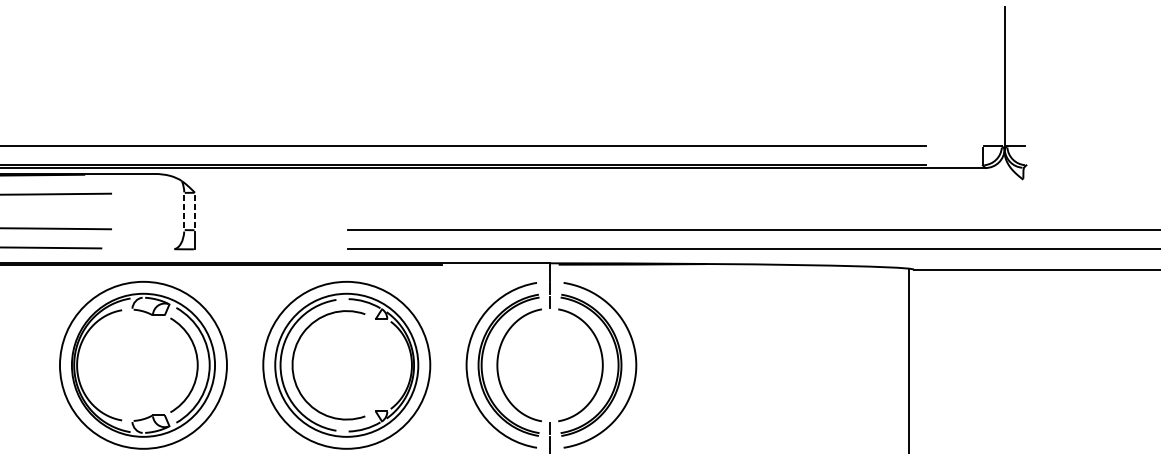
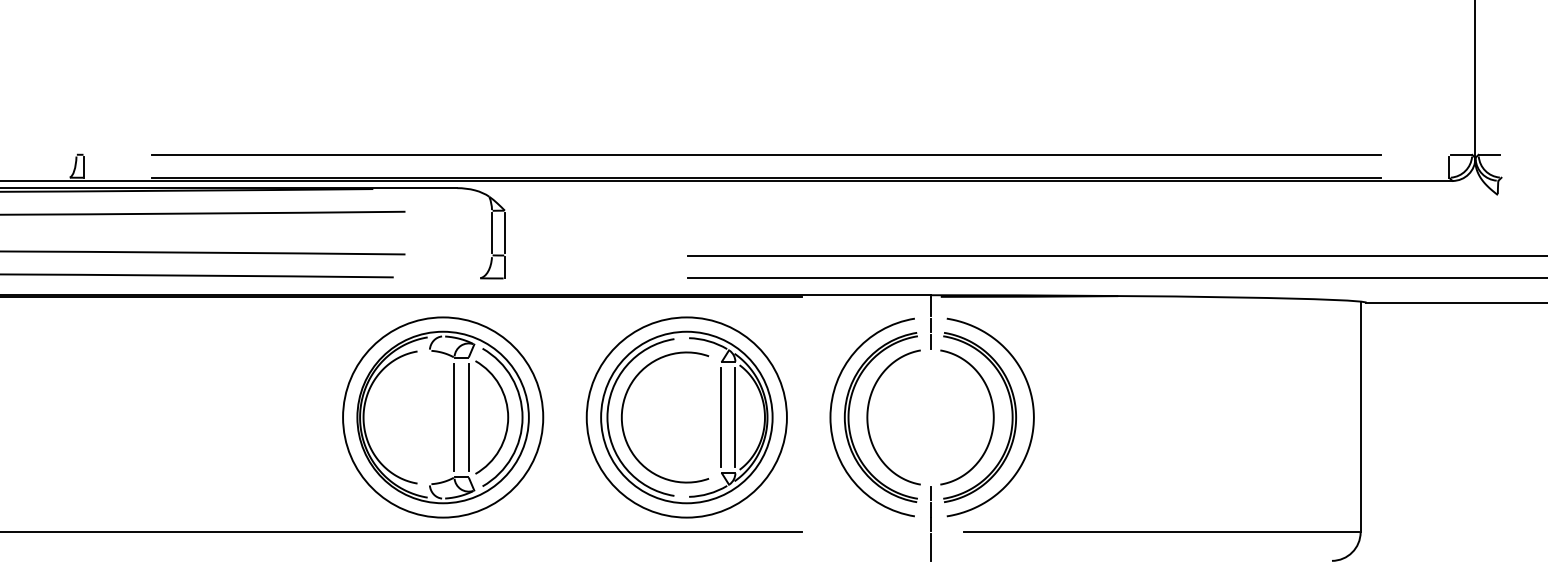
line: (184, 211) -> (492, 233), dashed -> solid
line: (194, 211) -> (504, 233), dashed -> solid
line: (152, 365) -> (454, 417), added
line: (164, 365) -> (468, 417), added
line: (375, 365) -> (721, 417), added
line: (387, 365) -> (735, 417), added

